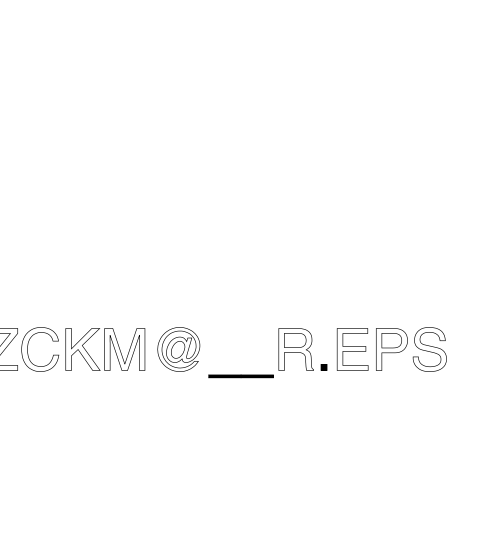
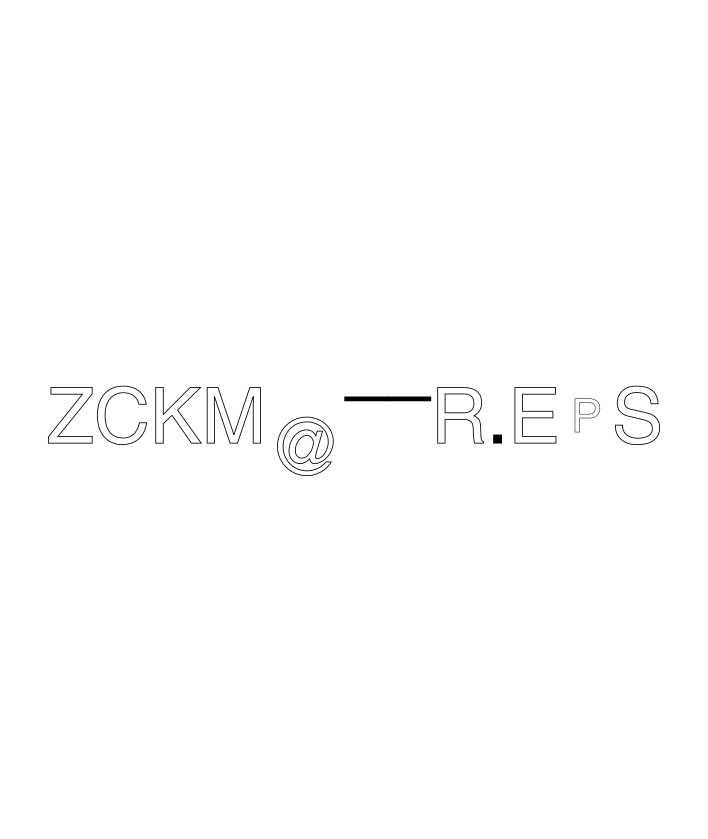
part: (178, 348) -> (305, 445), moved
part: (392, 349) -> (587, 415), size x0.6
part: (240, 376) -> (387, 398), moved

